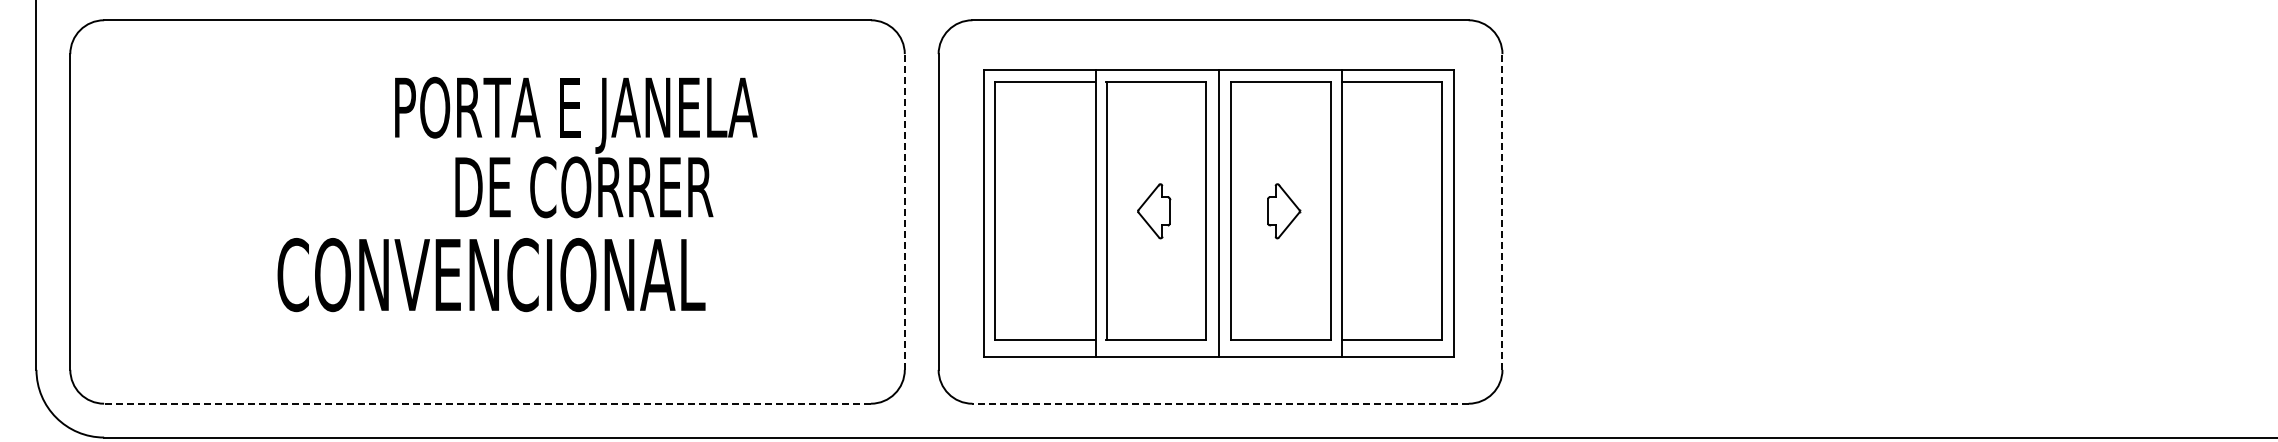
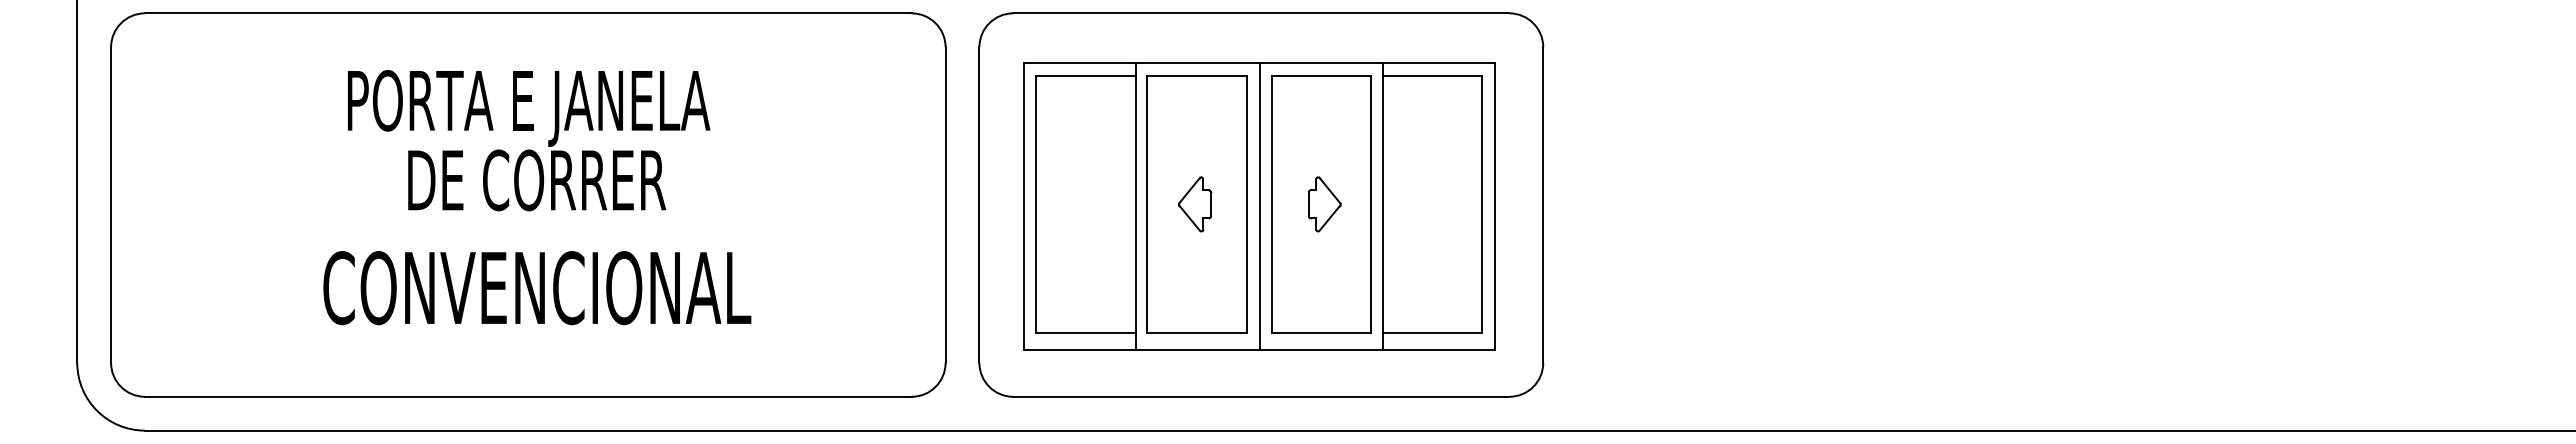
text: (576, 147) -> (529, 140), moved
line: (904, 212) -> (945, 205), dashed -> solid
line: (1502, 212) -> (1543, 205), dashed -> solid
text: (491, 275) -> (537, 288), moved
line: (486, 403) -> (527, 396), dashed -> solid
line: (1219, 403) -> (1260, 396), dashed -> solid

